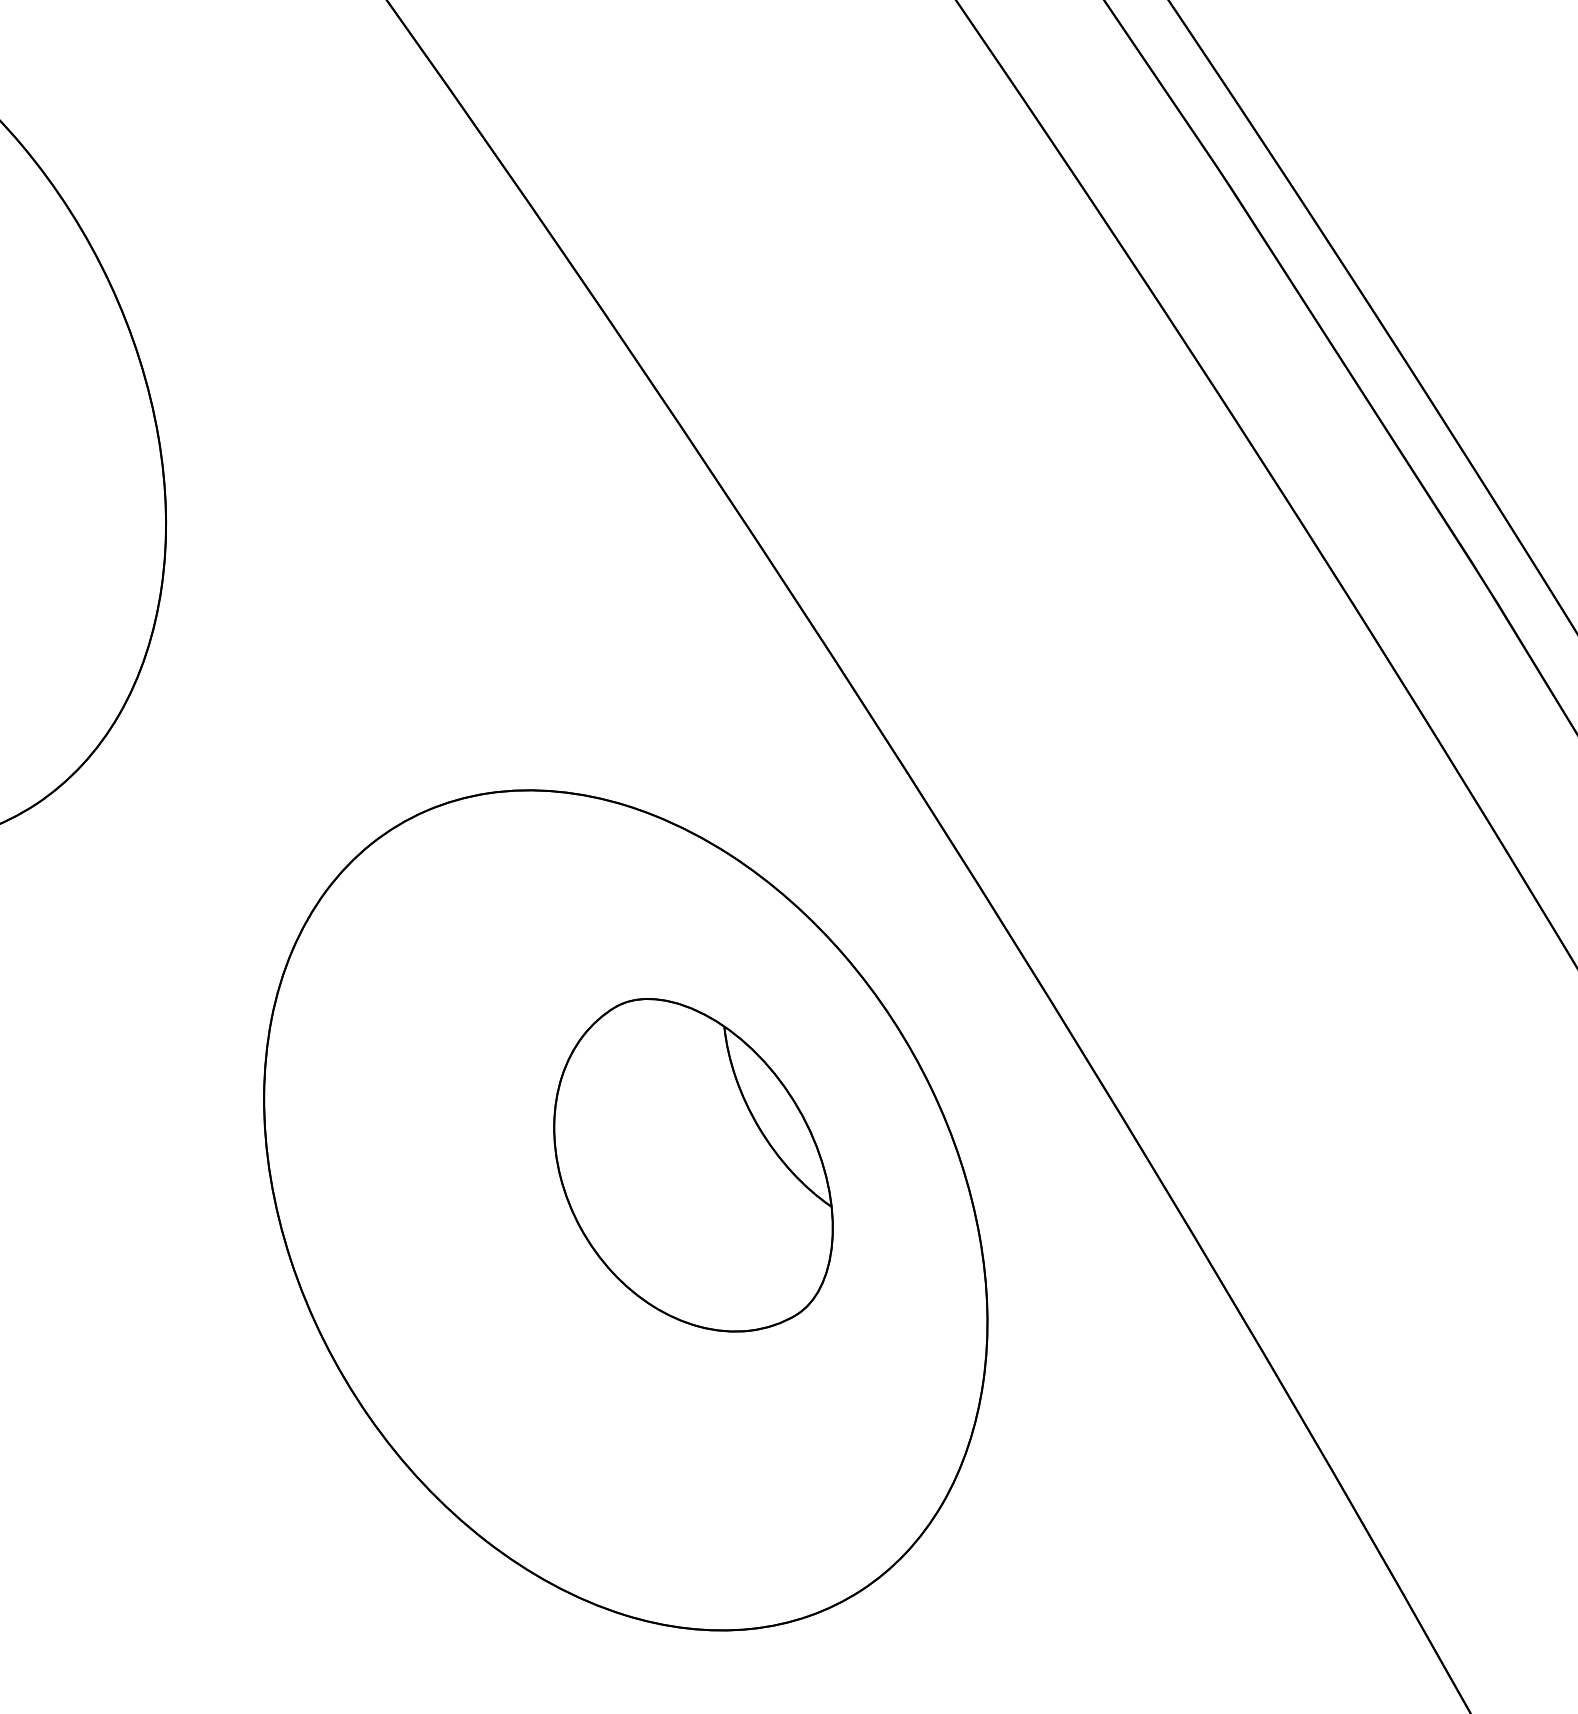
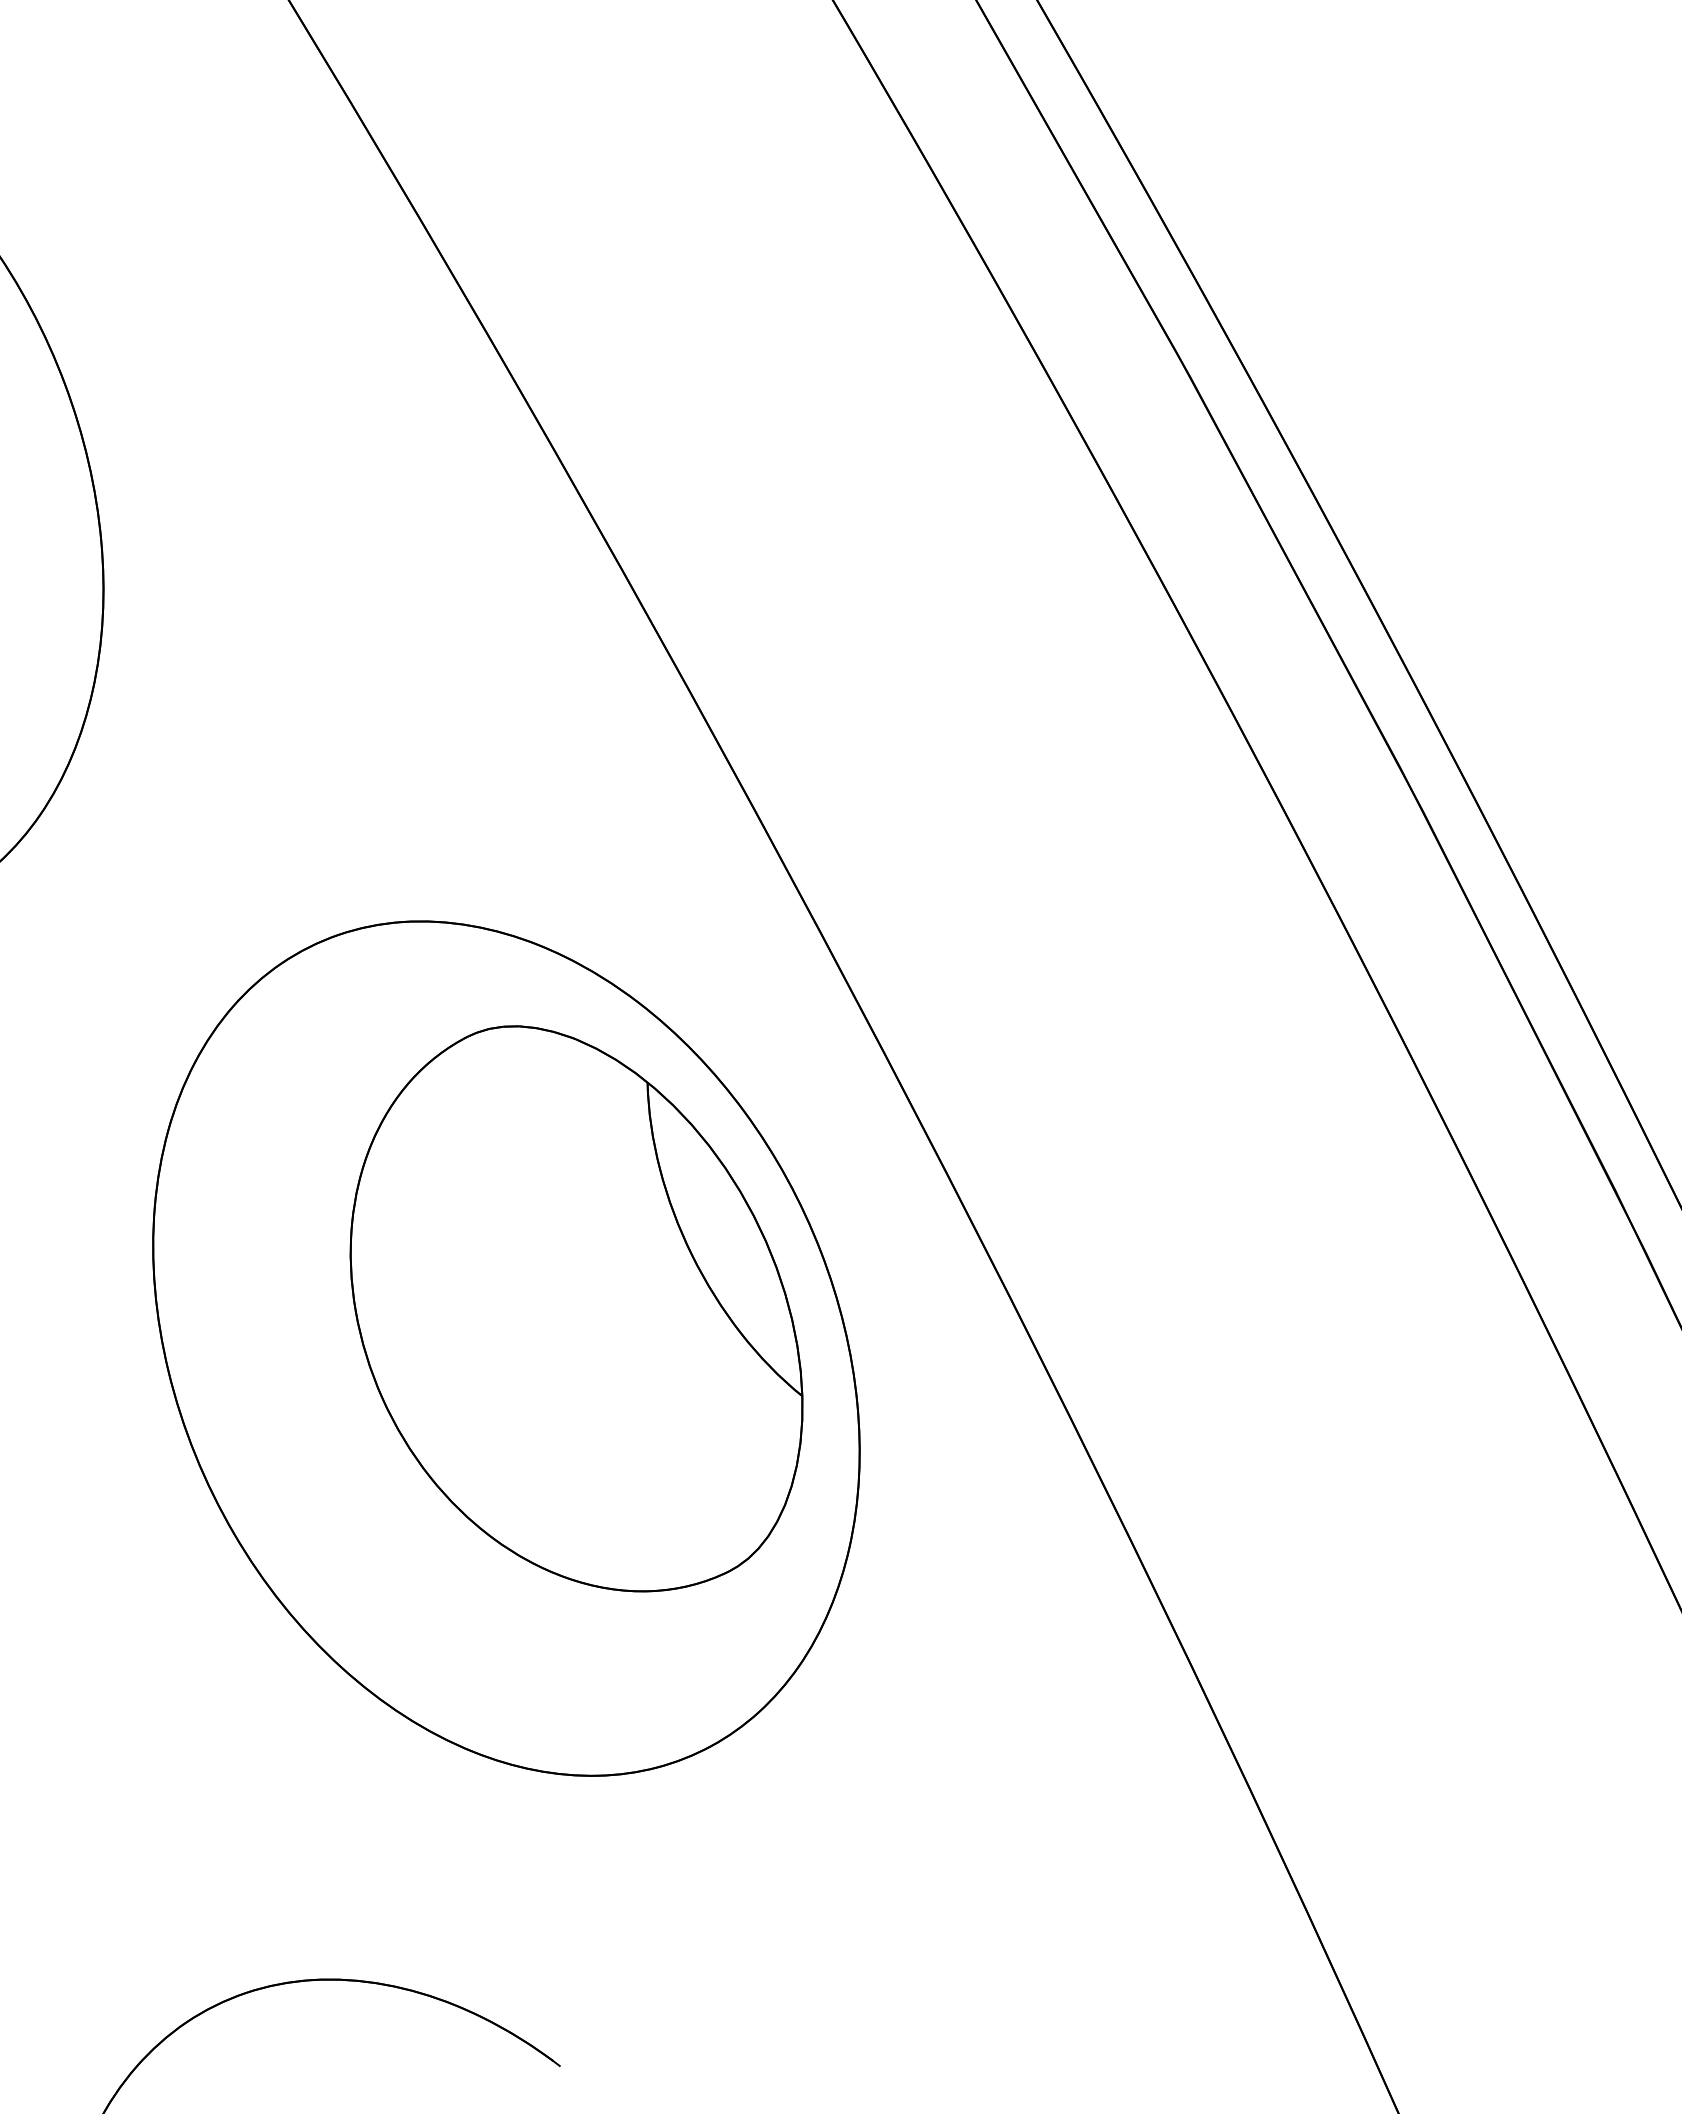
part: (692, 1164) -> (576, 1308), size x1.67

